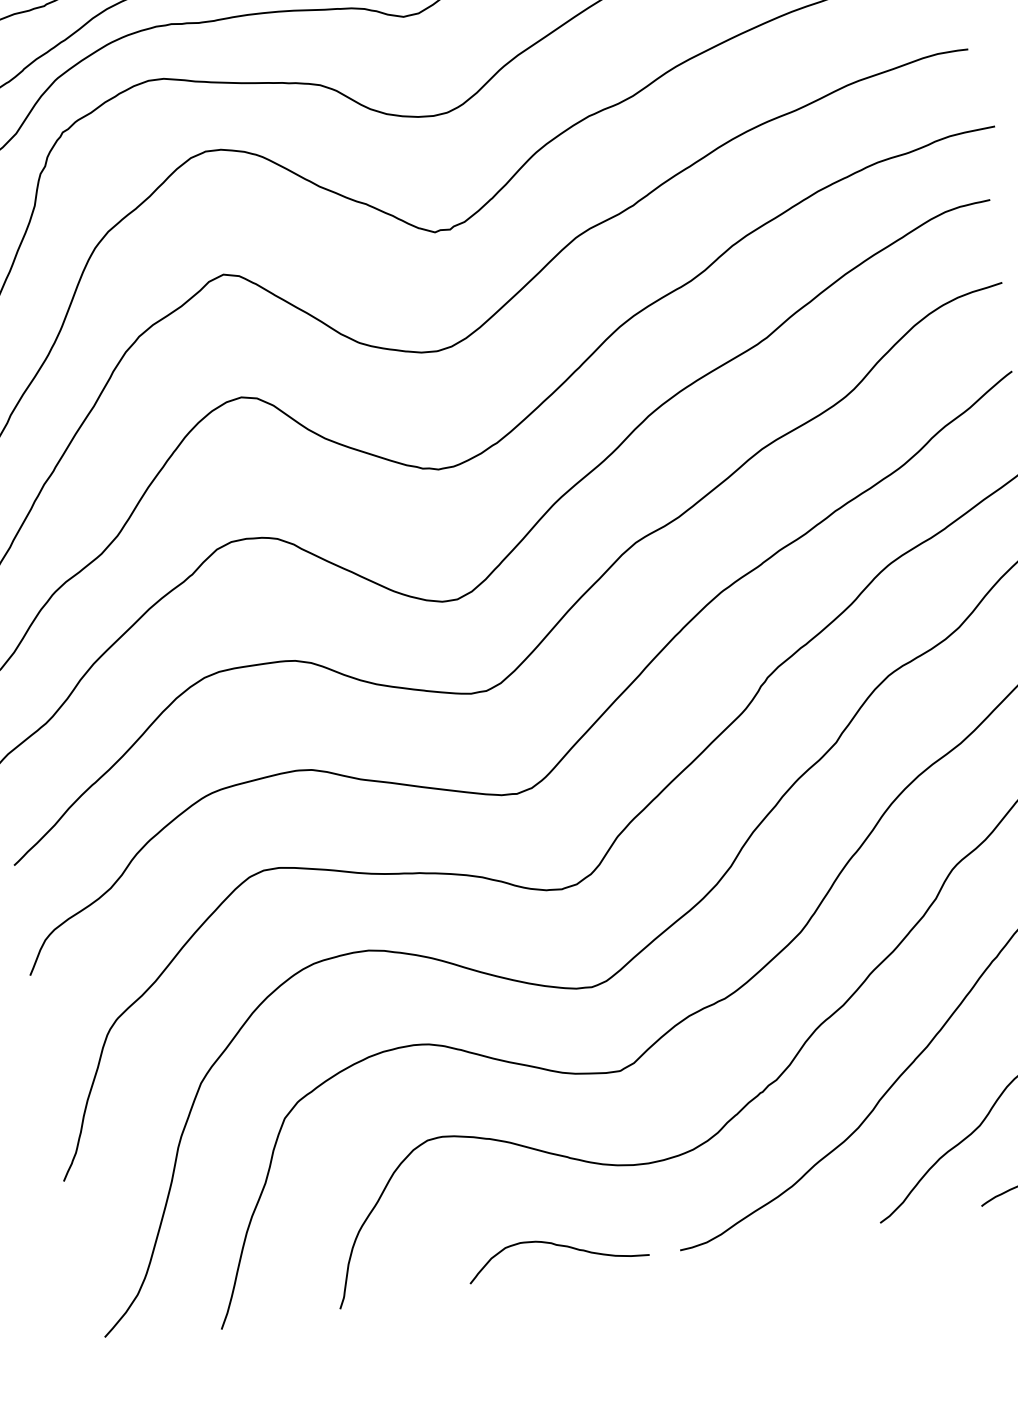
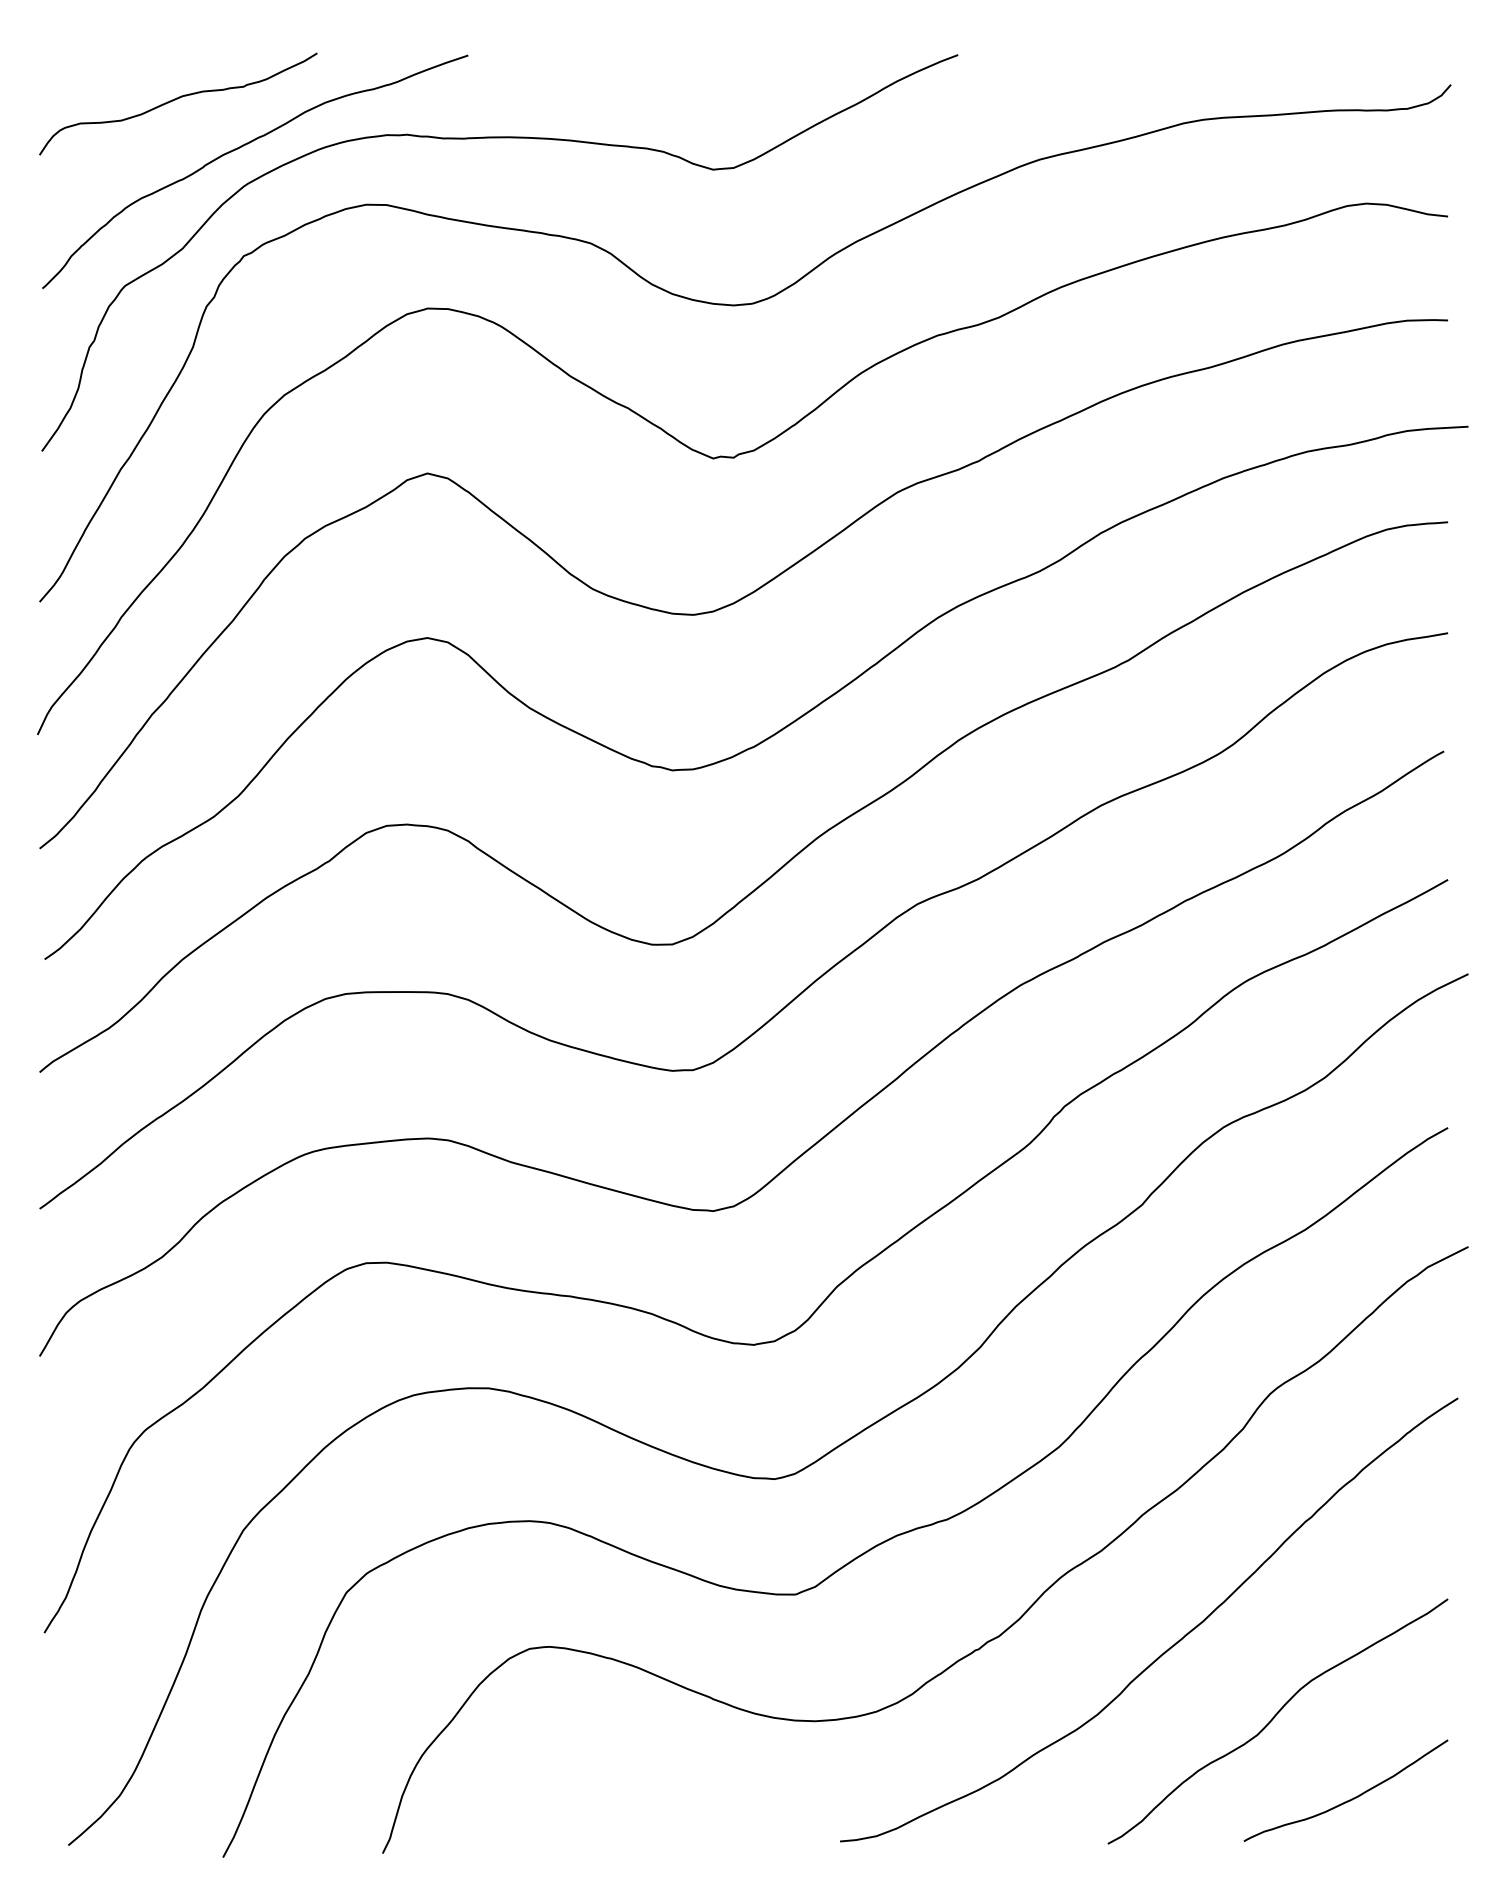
curve: (558, 1246) -> (681, 1812), removed

